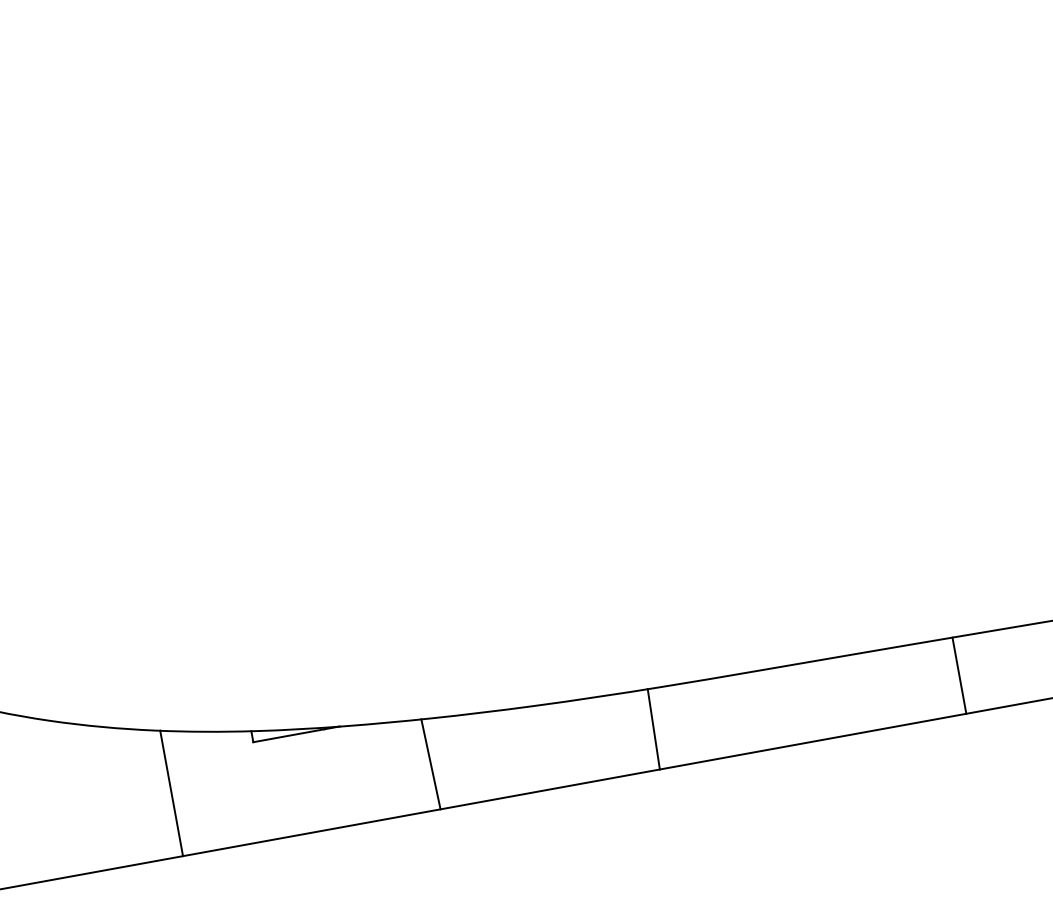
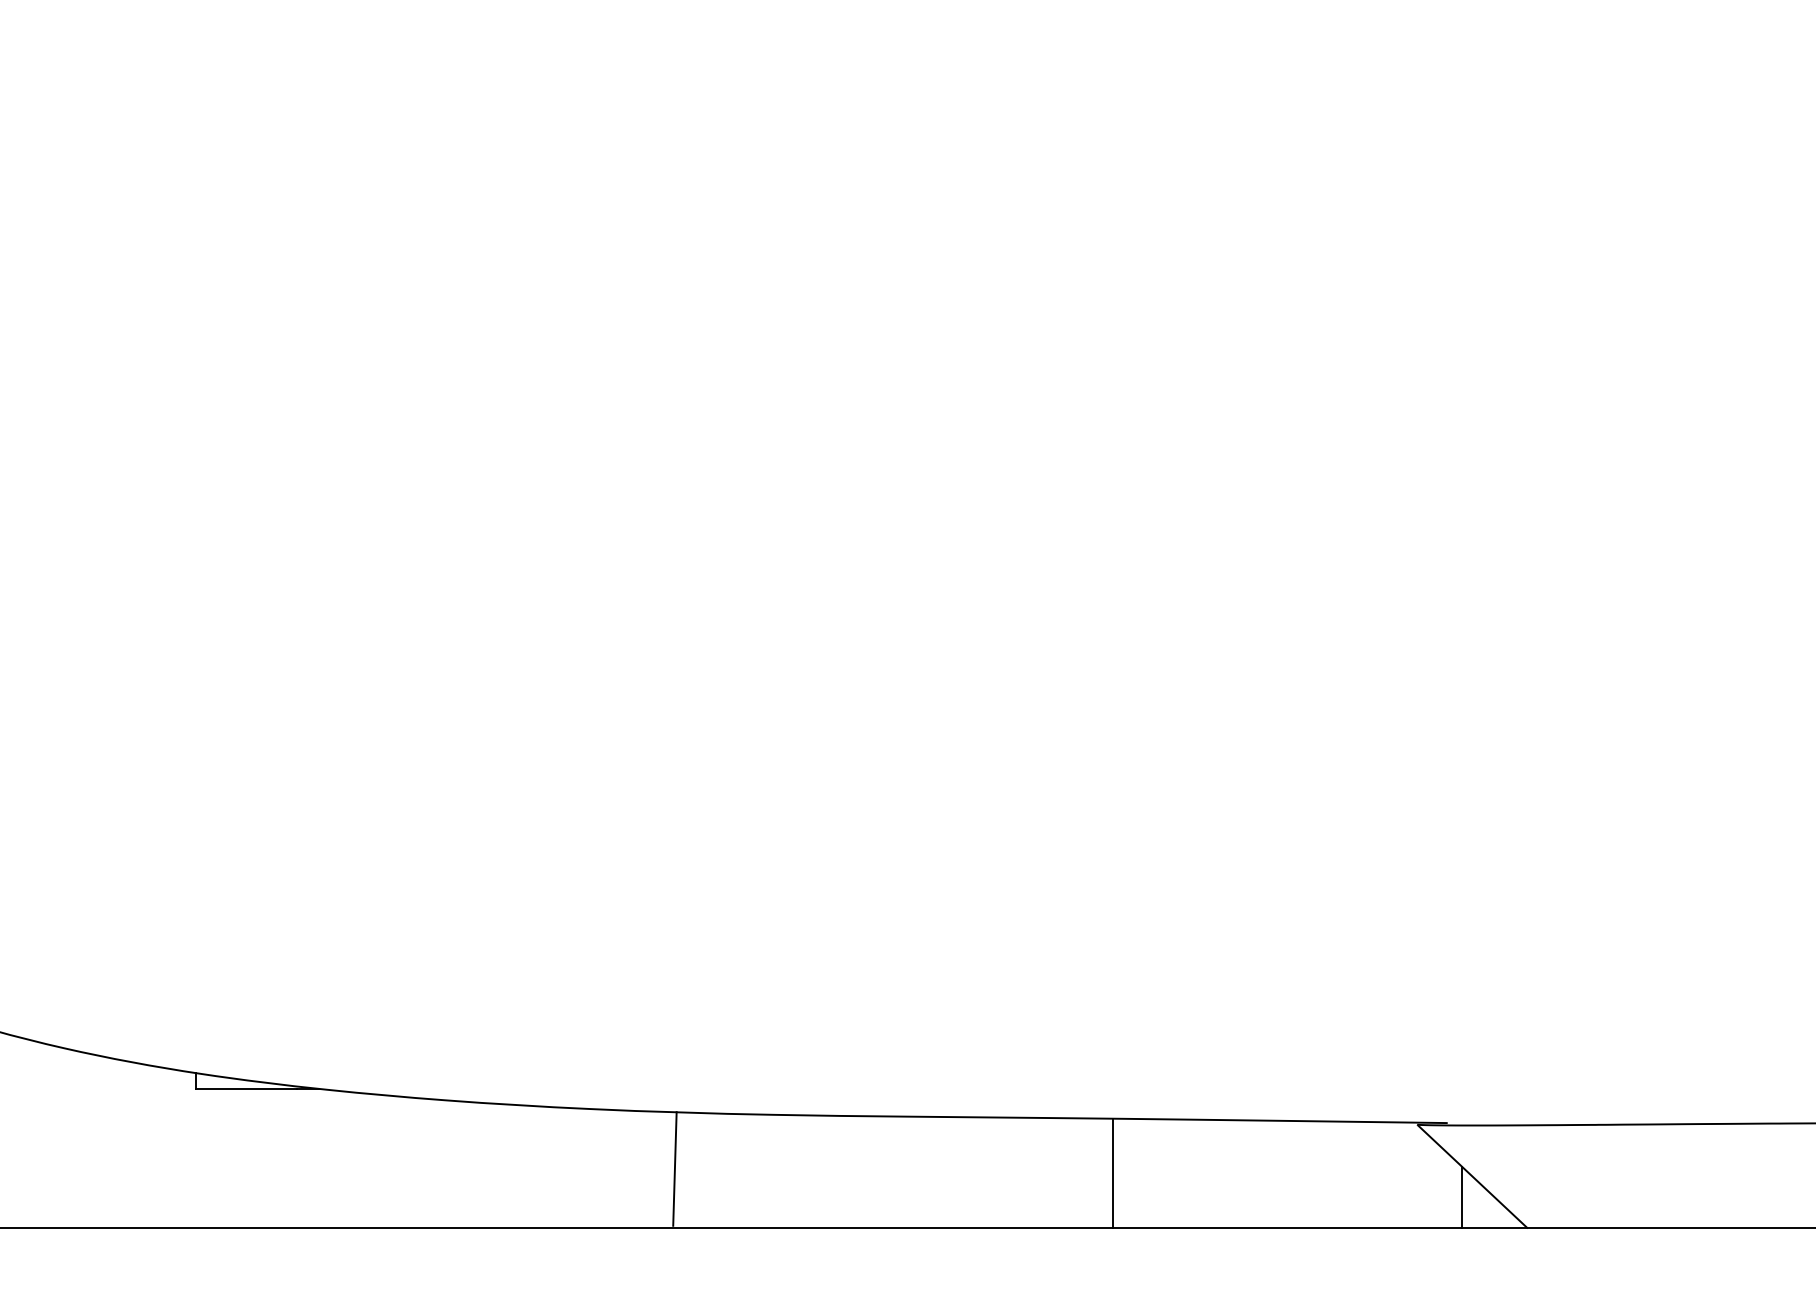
line: (959, 675) -> (1112, 1173), moved
line: (653, 728) -> (674, 1168), moved
line: (430, 764) -> (434, 1163), removed
line: (171, 793) -> (70, 1138), removed

